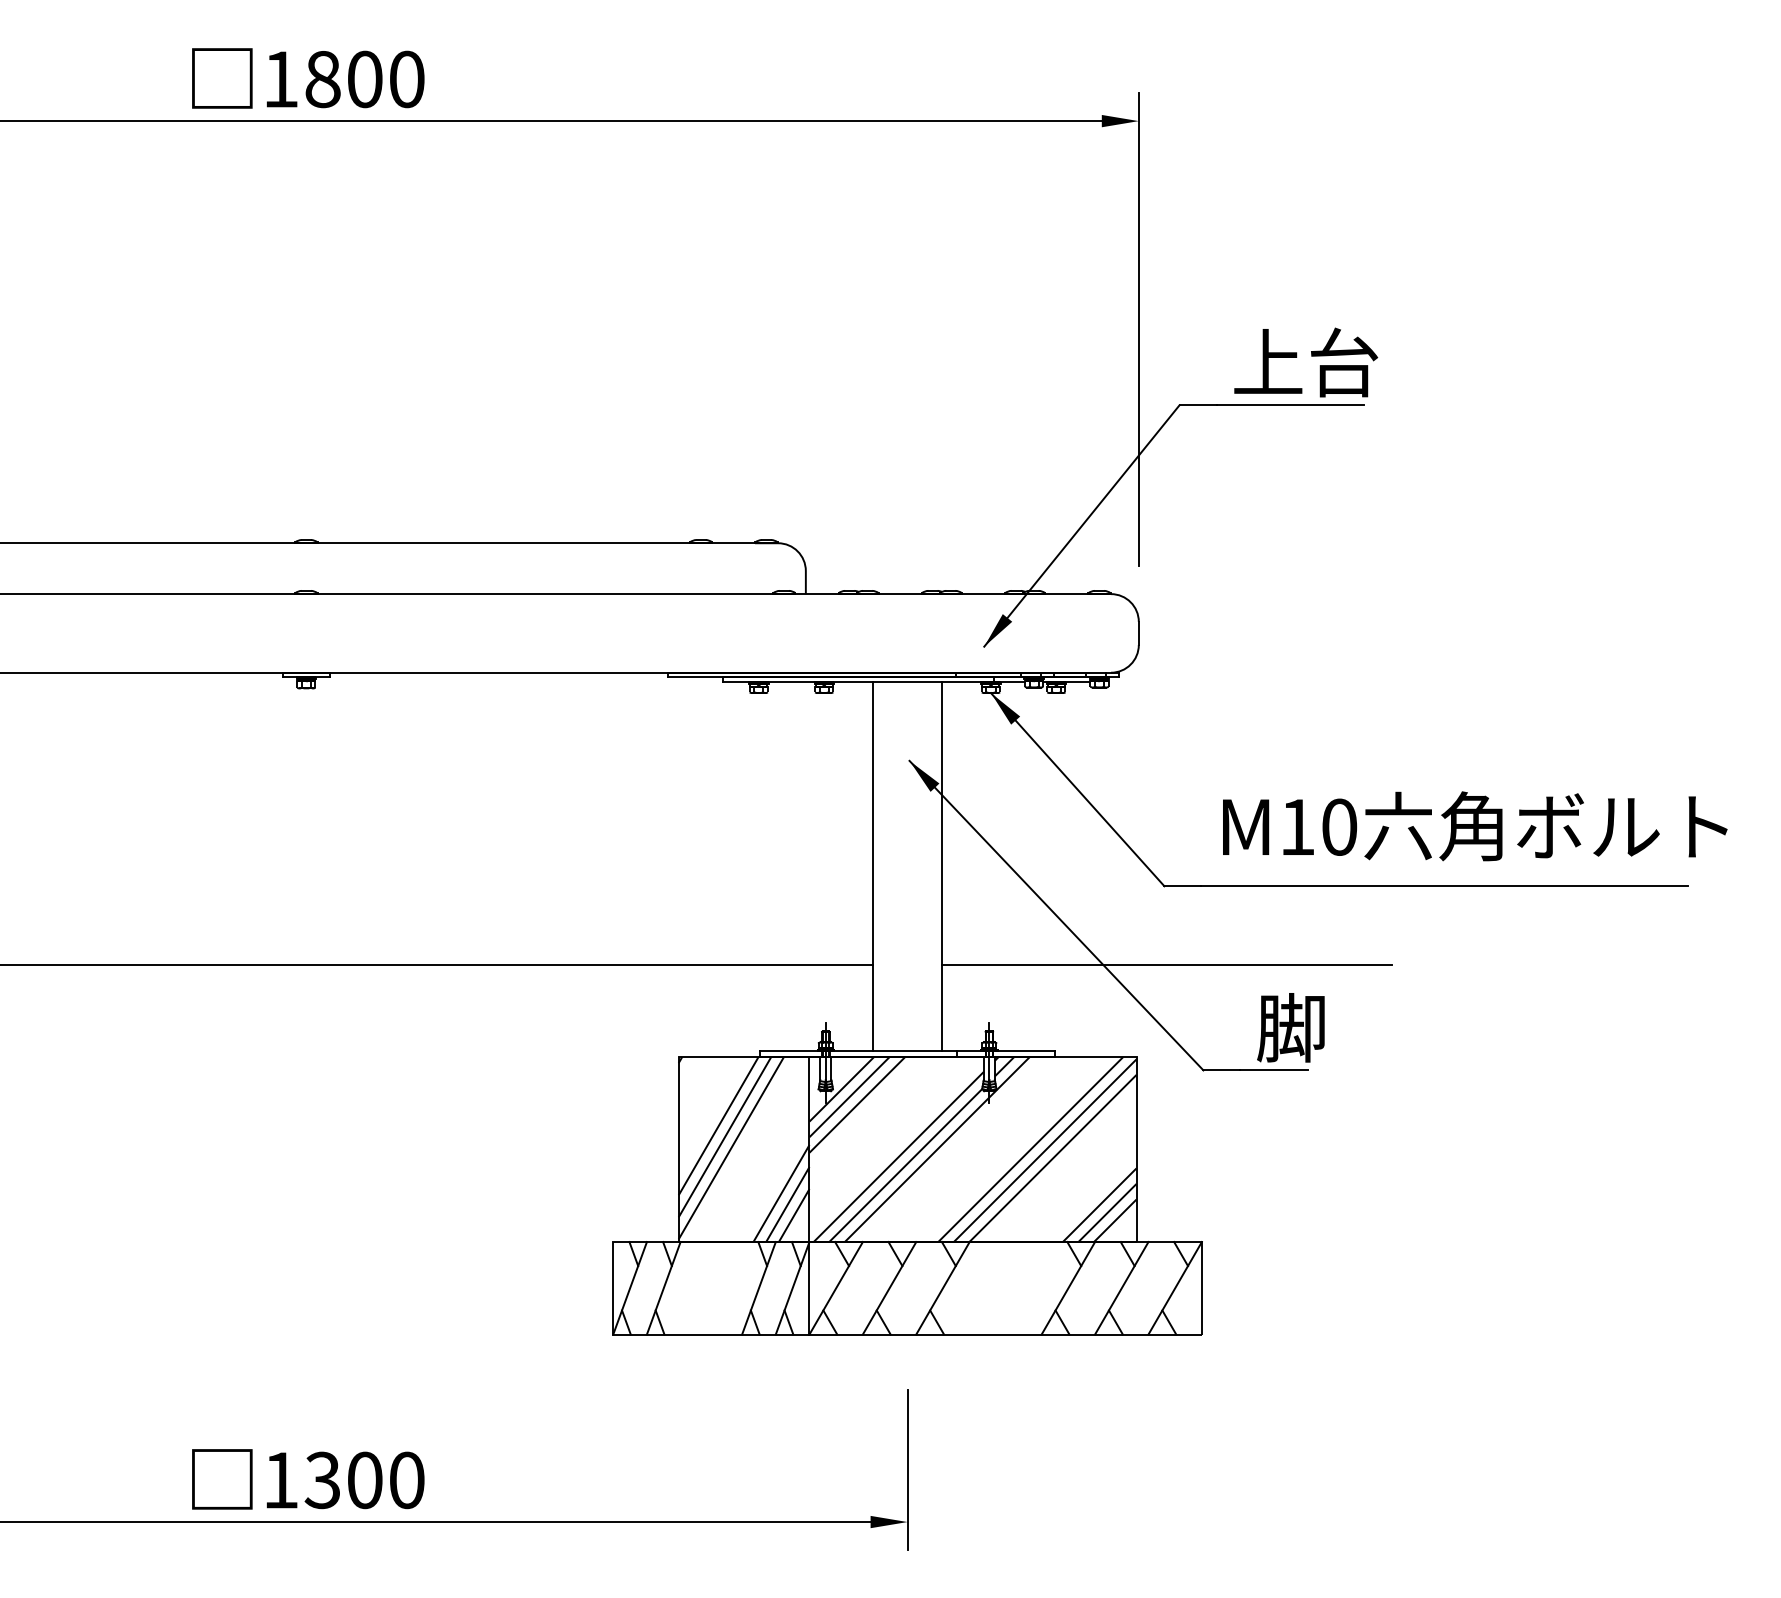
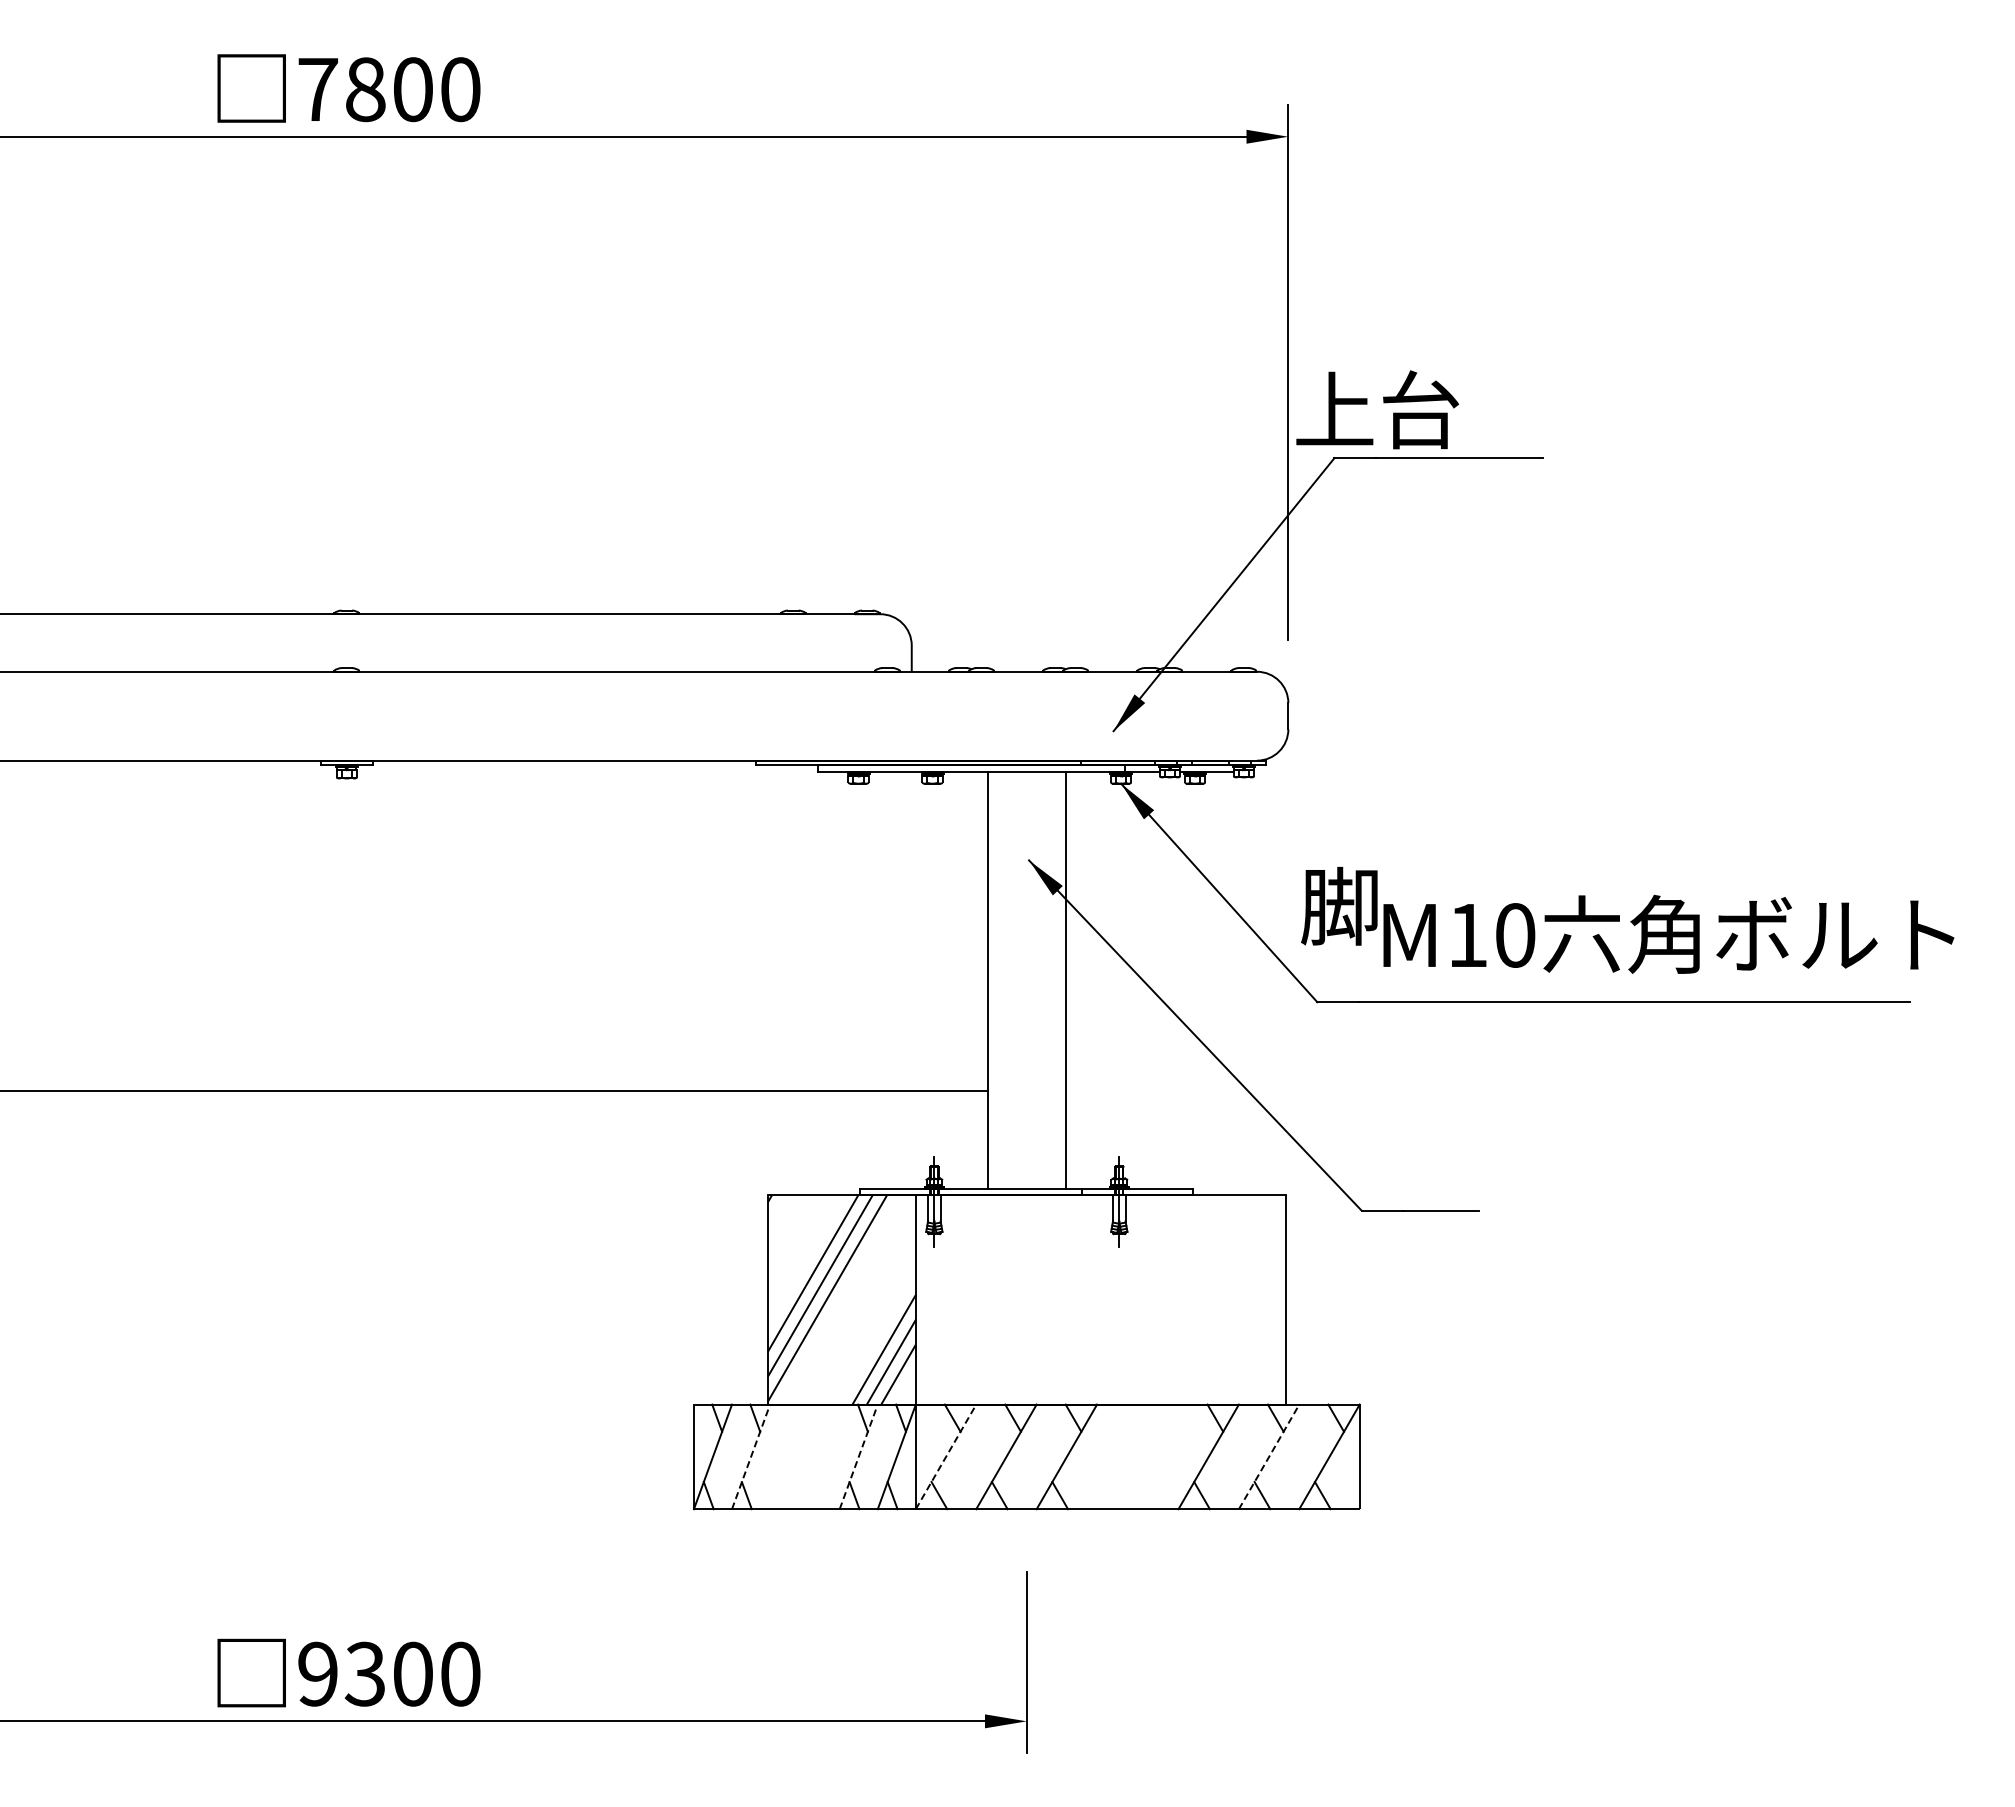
text: (281, 79) -> (318, 89), 1800 -> 7800
text: (1306, 362) -> (1377, 409), moved
line: (1167, 964) -> (1320, 1090), removed
text: (1290, 1027) -> (1339, 906), moved
hatch: (972, 1149) -> (1100, 1299), removed
line: (664, 1287) -> (751, 1456), solid -> dashed
line: (758, 1287) -> (858, 1456), solid -> dashed
line: (836, 1287) -> (946, 1456), solid -> dashed
line: (1122, 1287) -> (1269, 1456), solid -> dashed
text: (280, 1479) -> (317, 1673), 1300 -> 9300

